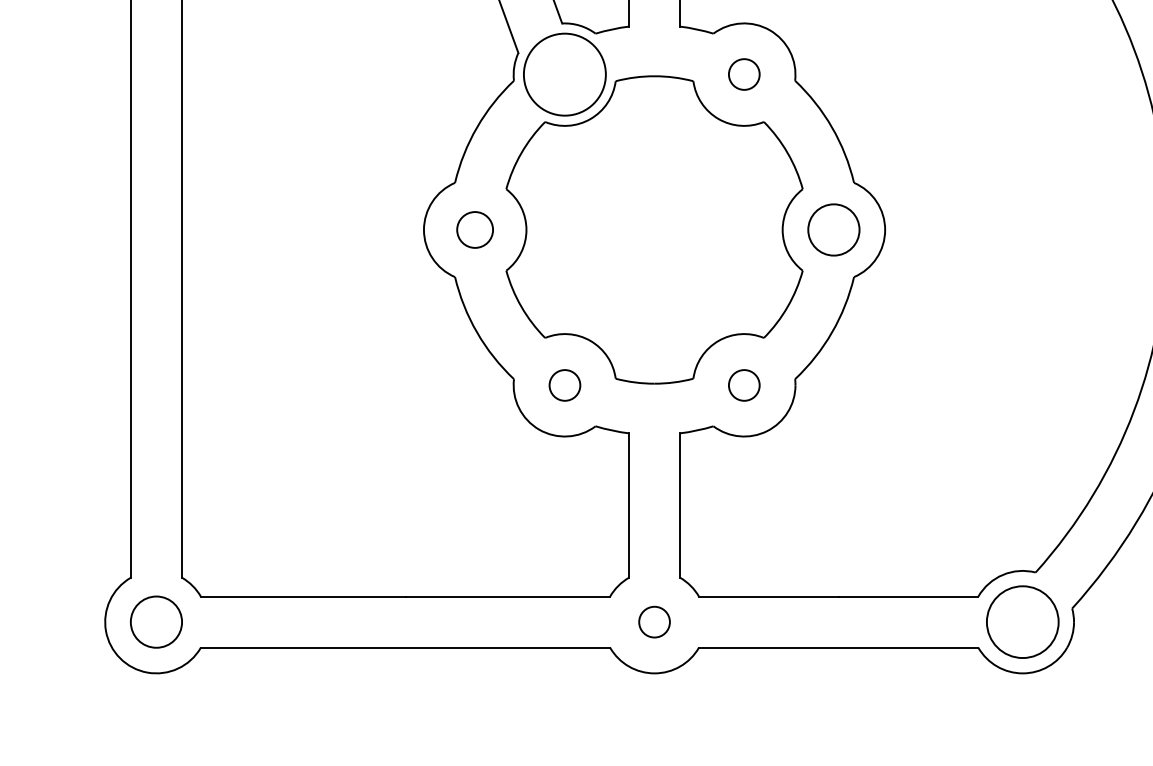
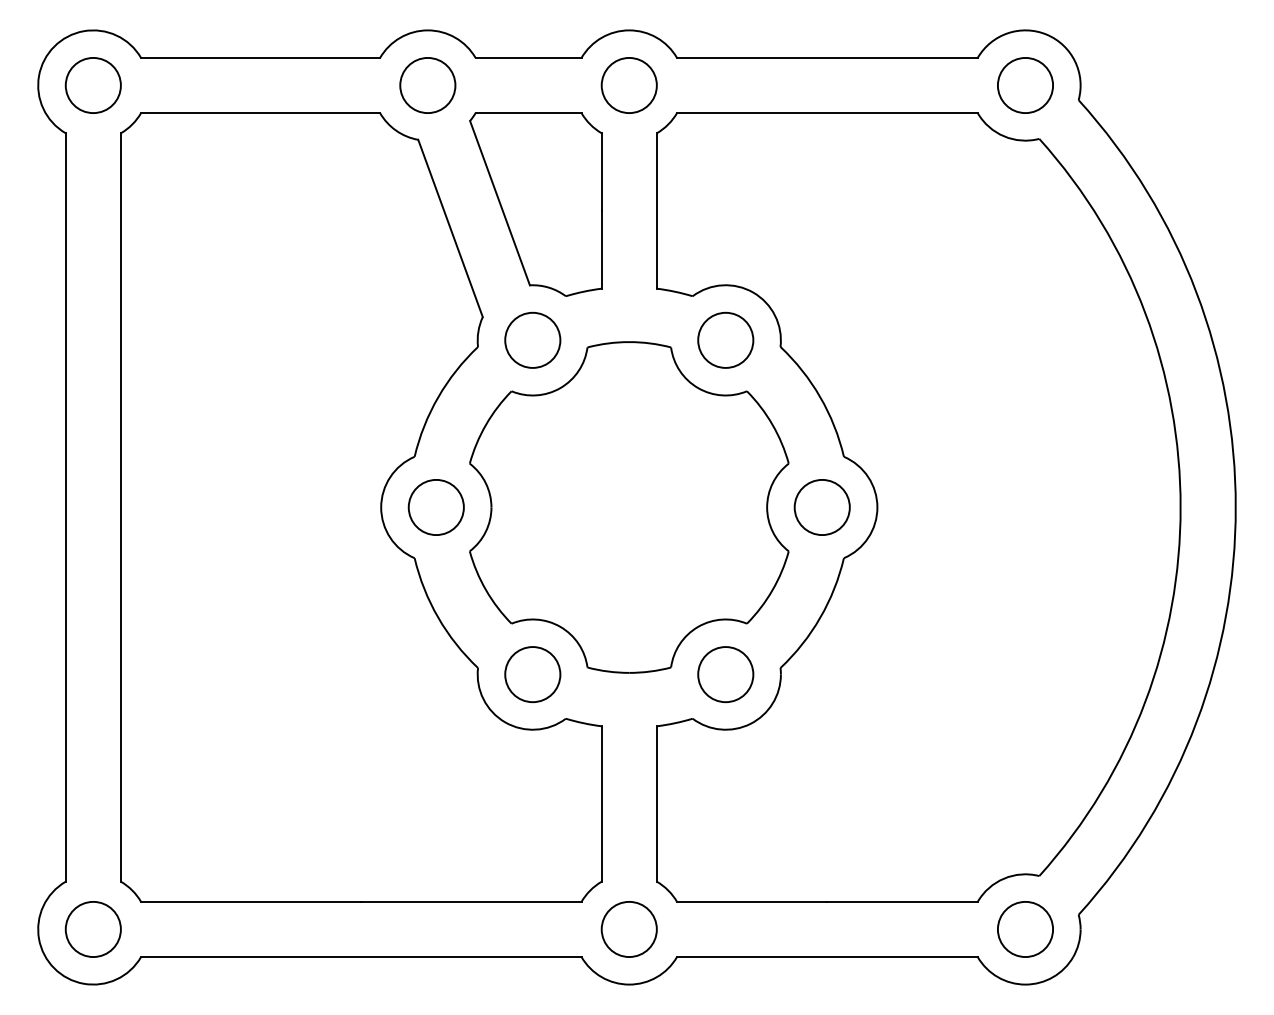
circle: (564, 73) -> (532, 339), size x0.62
circle: (743, 73) -> (725, 339), size x1.67
circle: (474, 229) -> (435, 507), size x1.43
circle: (564, 385) -> (532, 674), size x1.67
circle: (743, 385) -> (725, 674), size x1.67
circle: (653, 622) -> (628, 929), size x1.67
circle: (1022, 622) -> (1025, 929), size x0.71

